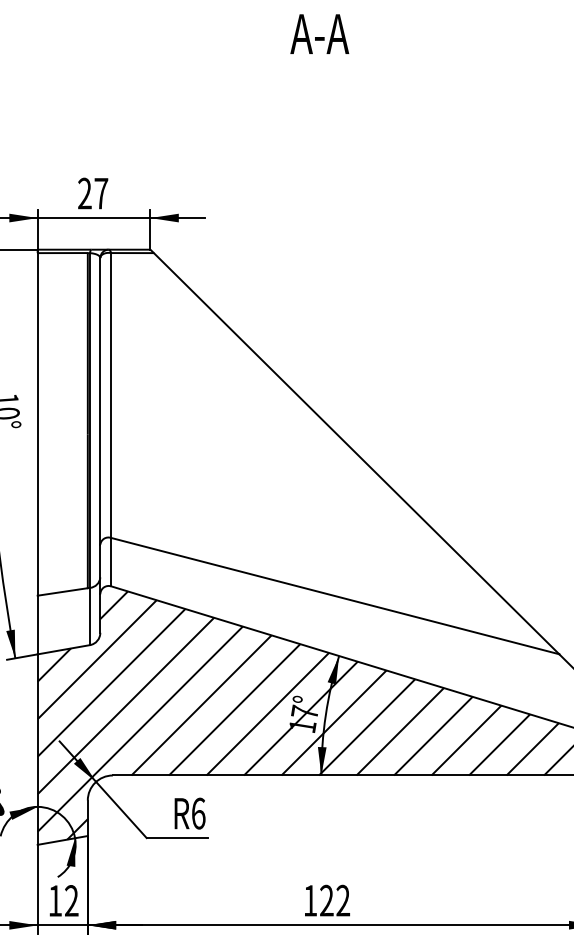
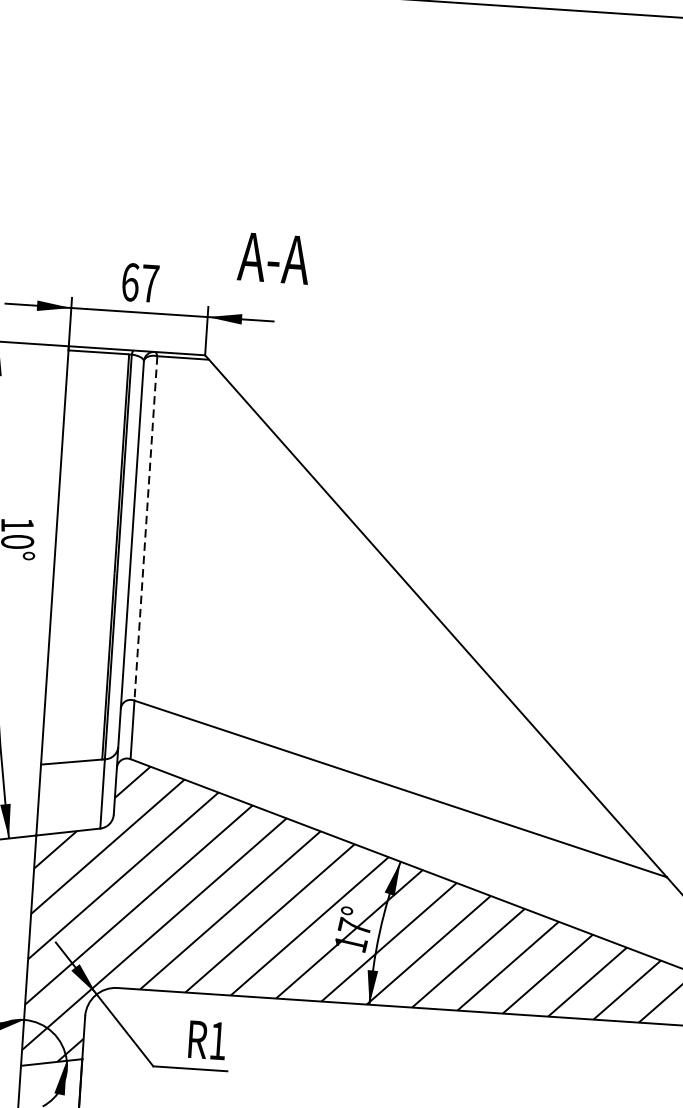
text: (319, 33) -> (273, 257), moved
text: (84, 193) -> (129, 282), 27 -> 67
line: (111, 396) -> (146, 529), solid -> dashed
text: (198, 813) -> (217, 1040), R6 -> R1

